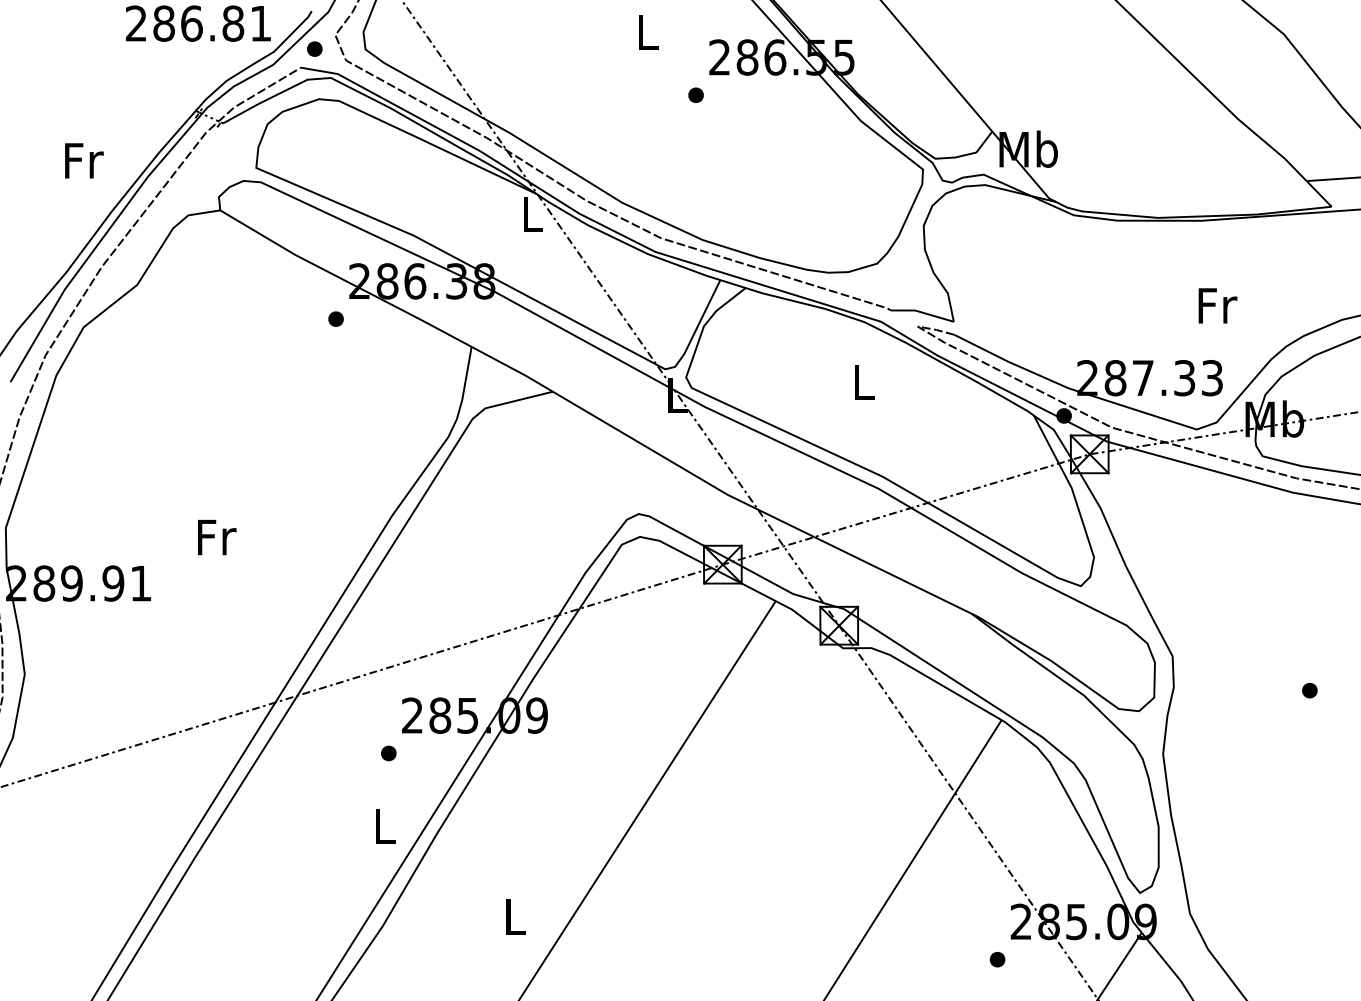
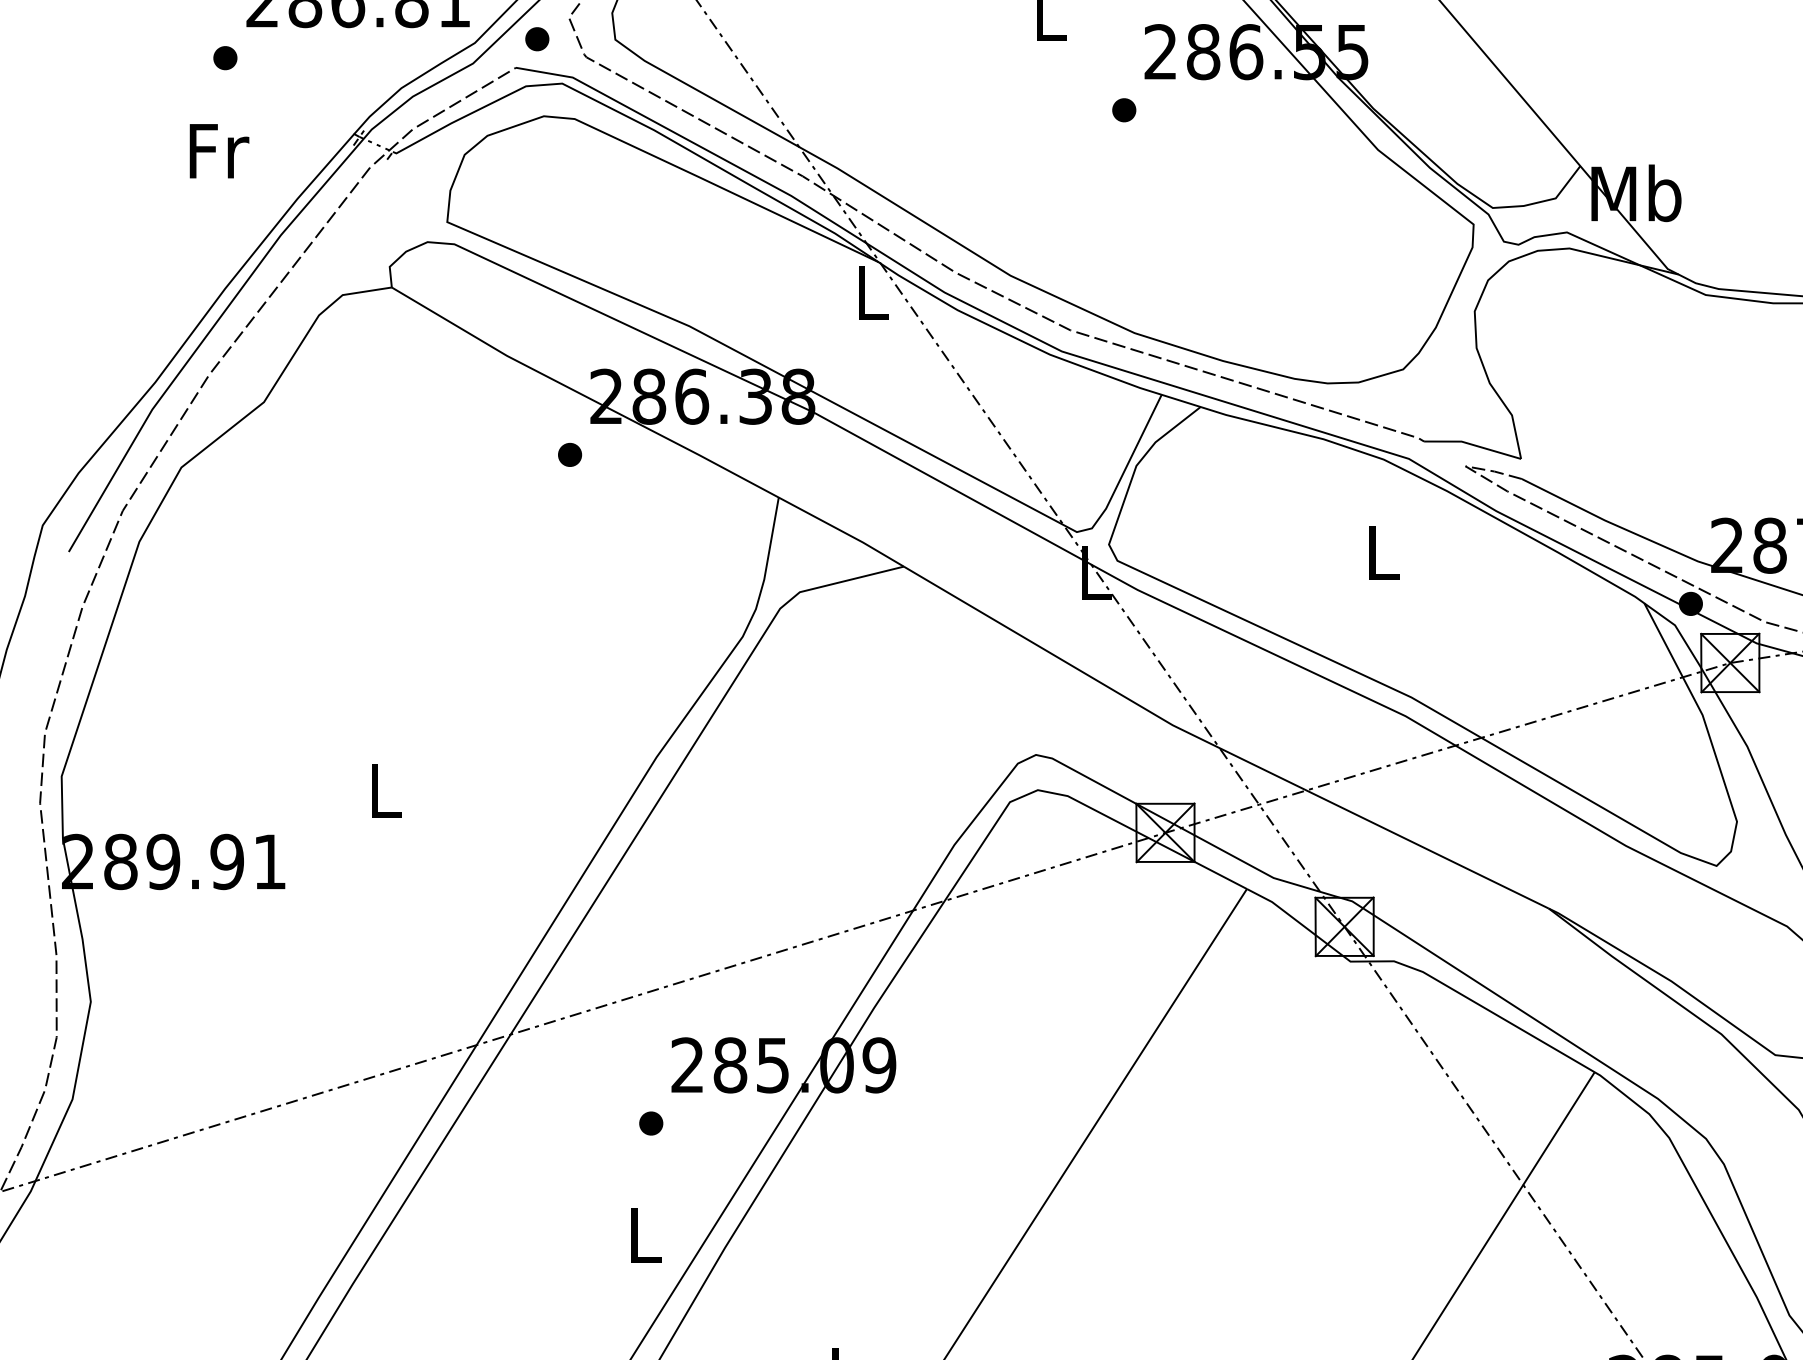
part: (111, 61) -> (224, 58), added
text: (84, 160) -> (219, 150), moved
text: (217, 537) -> (387, 791), Fr -> L

